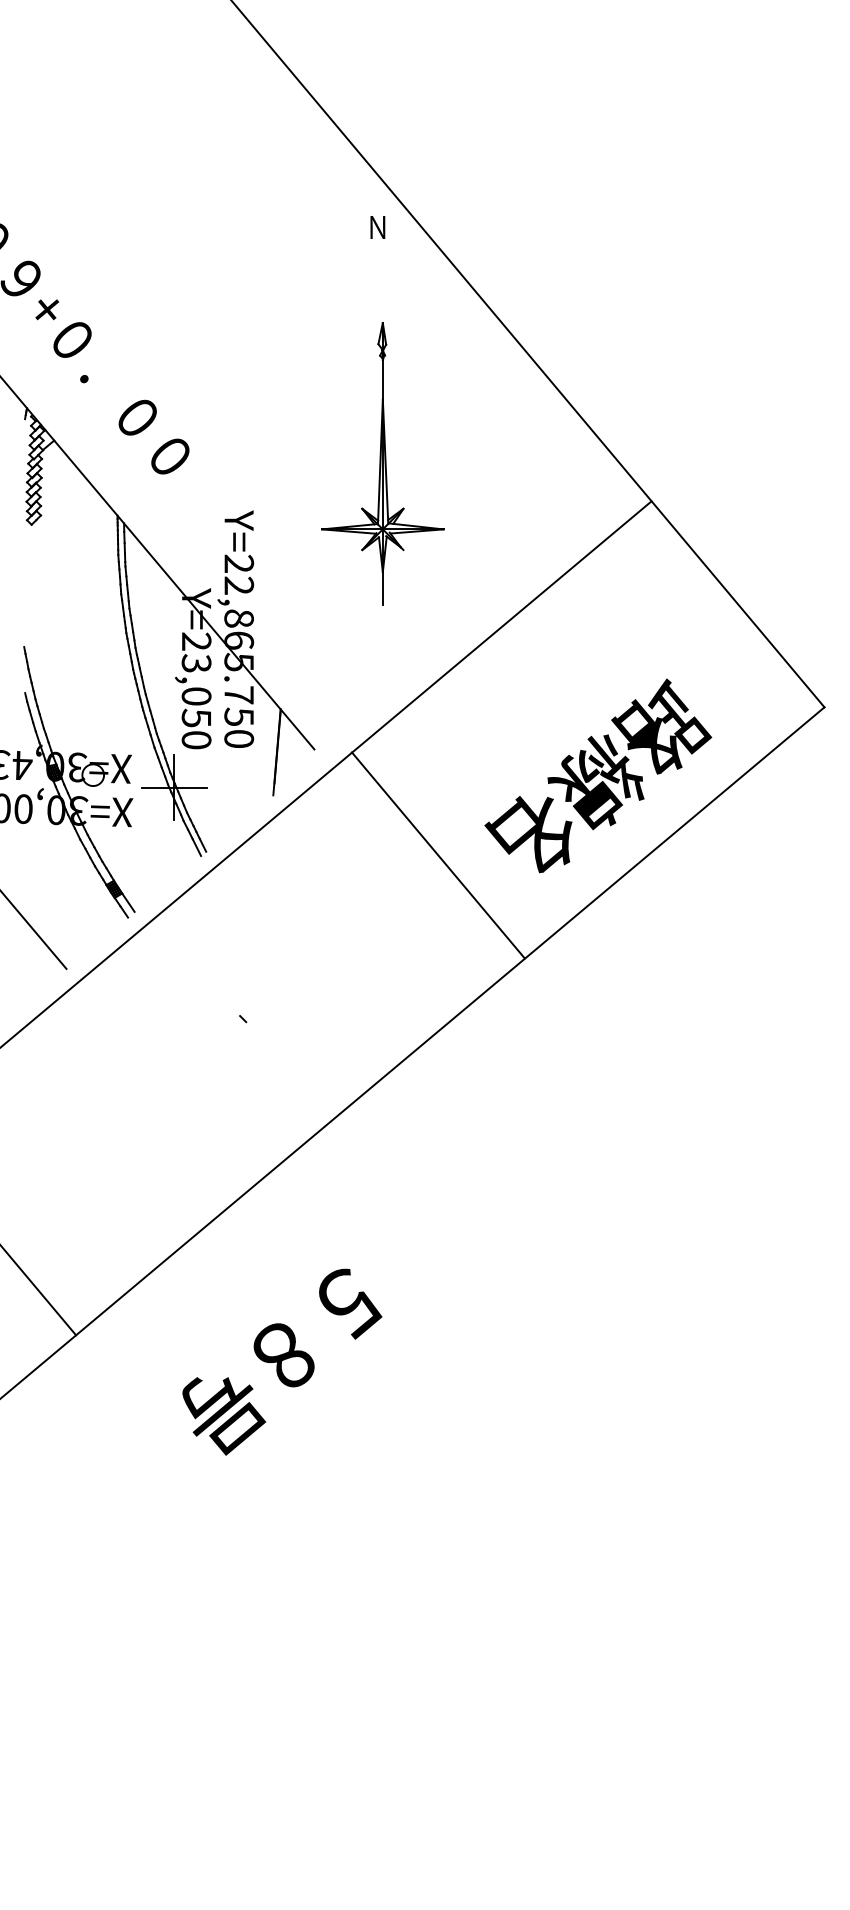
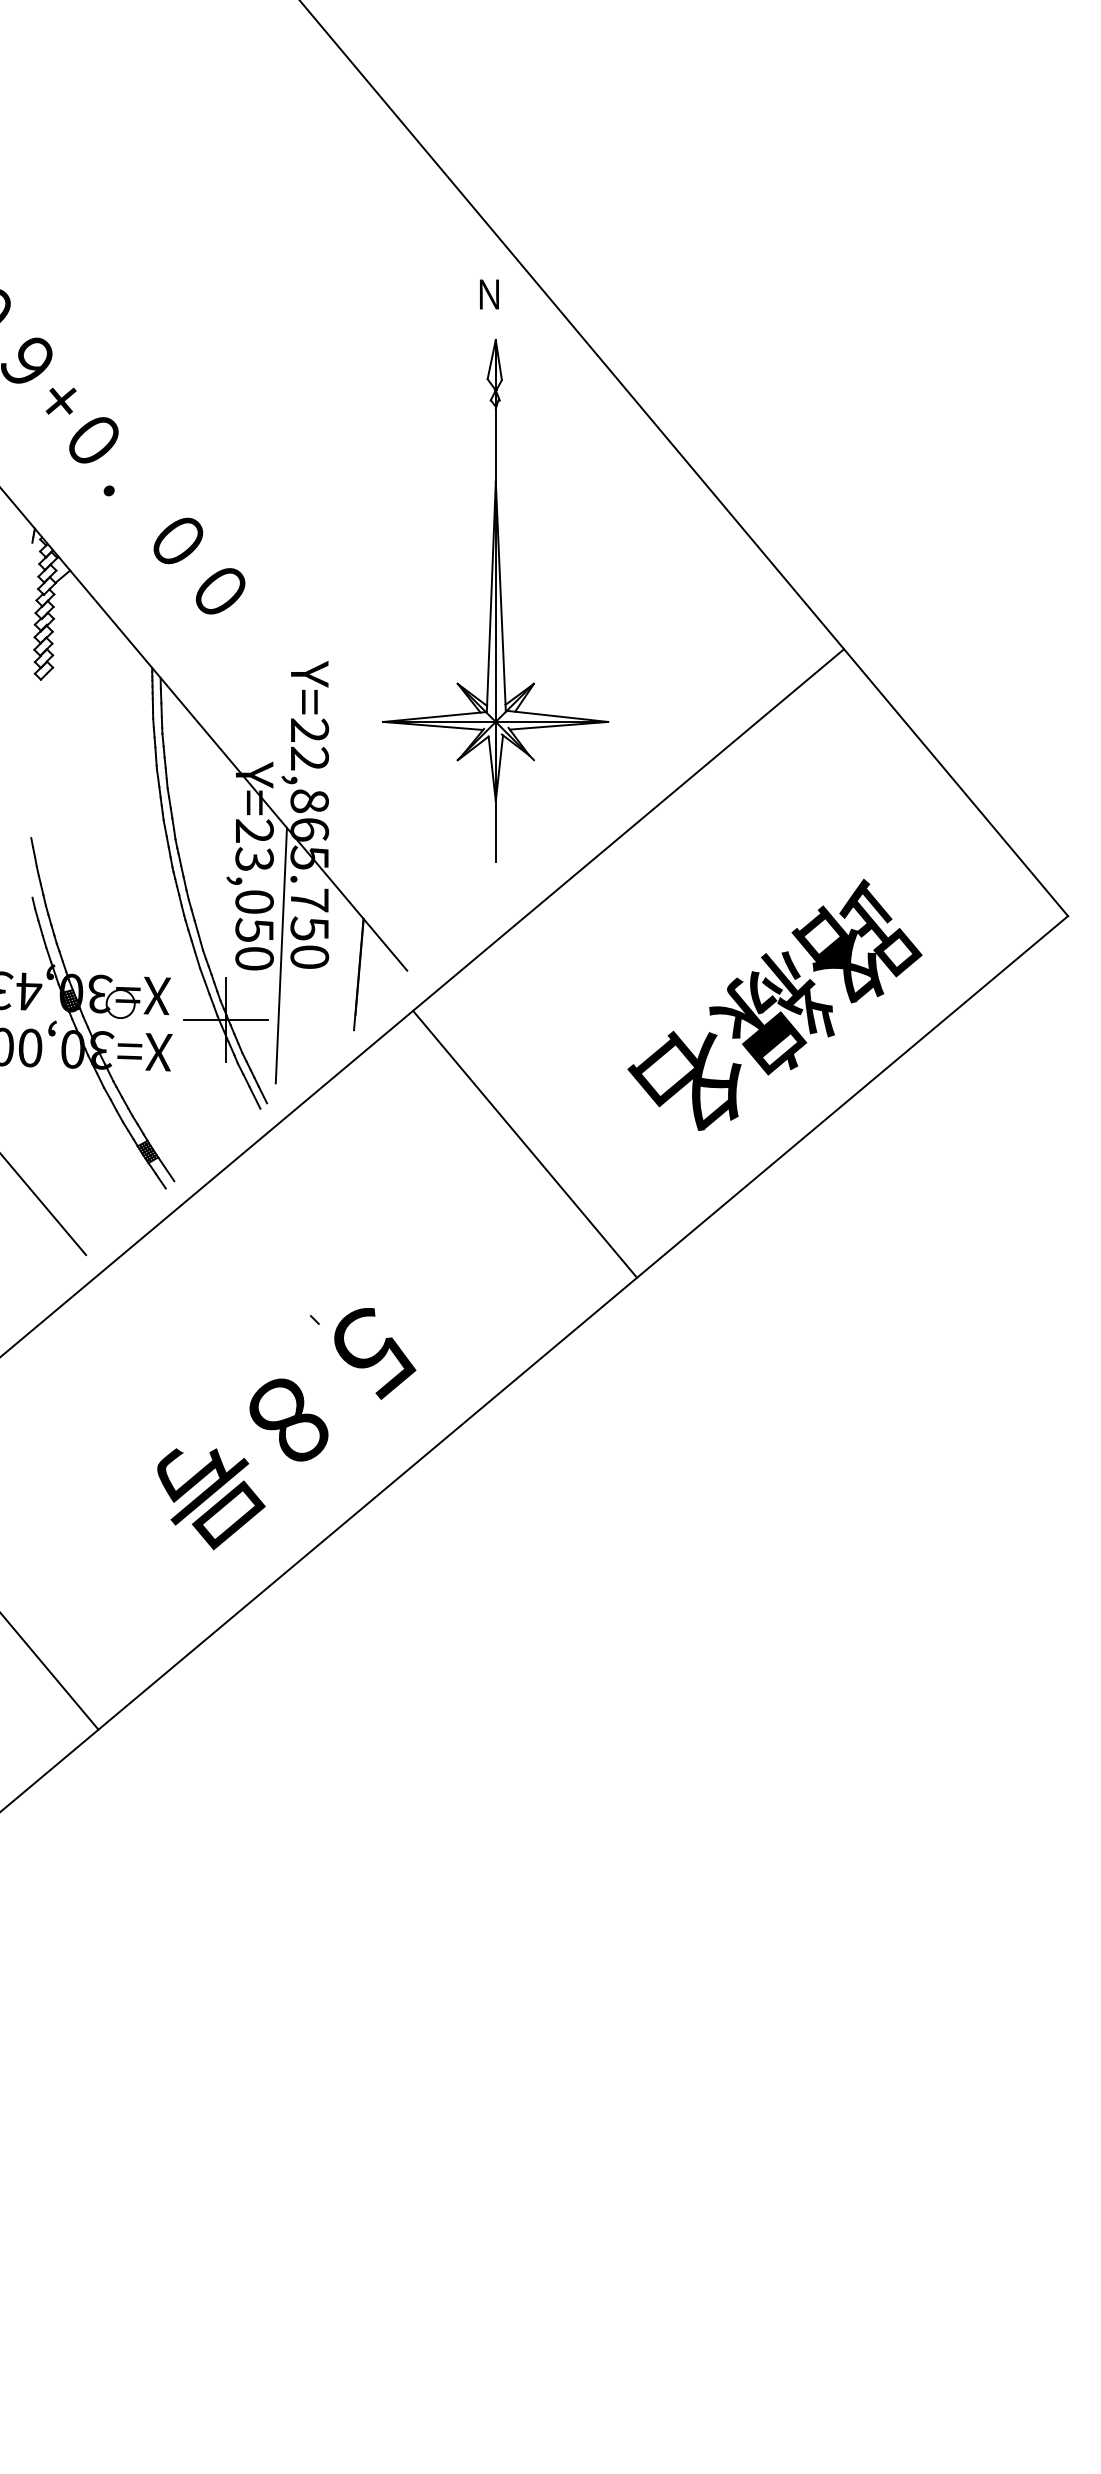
part: (382, 463) -> (495, 600), size x1.43
line: (216, 737) -> (280, 955), added
line: (437, 855) -> (523, 1144), moved
text: (282, 1361) -> (286, 1428), moved

